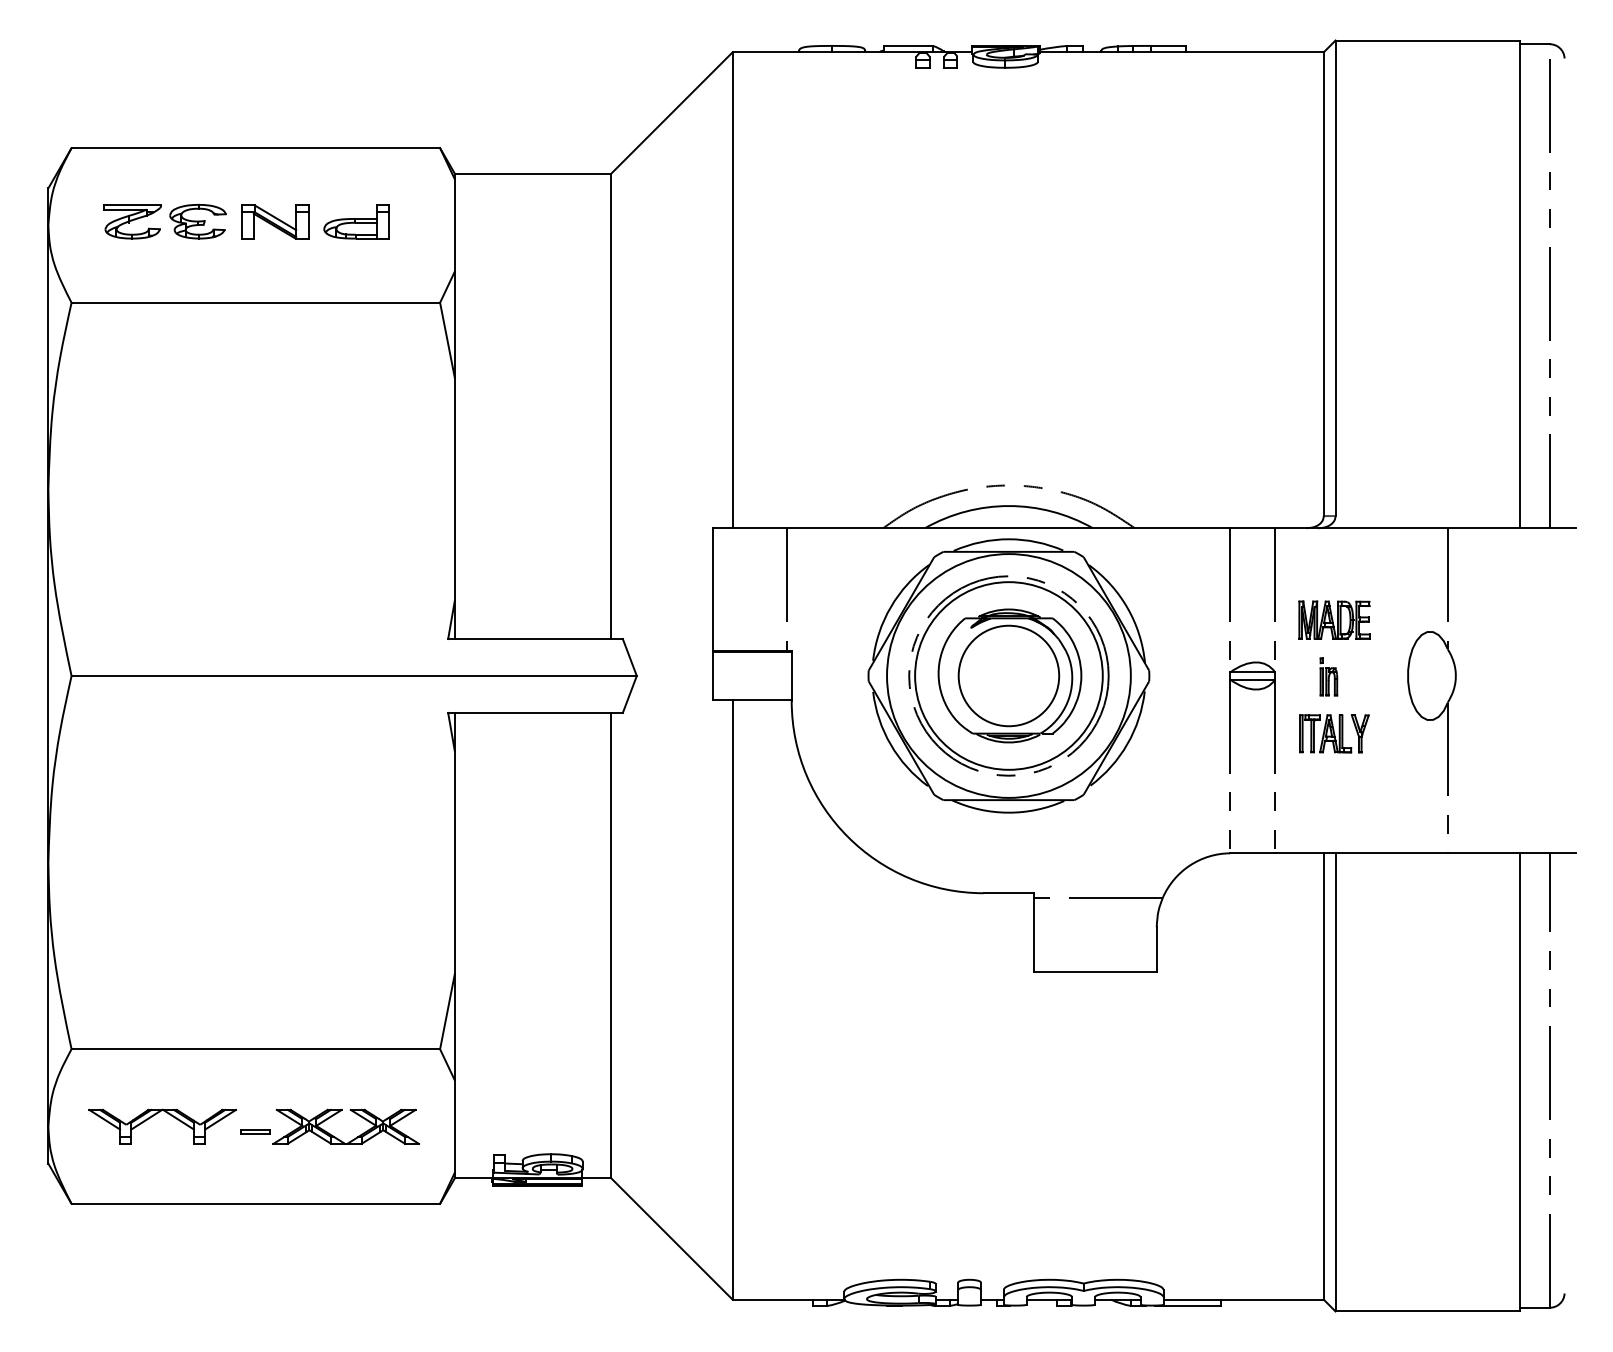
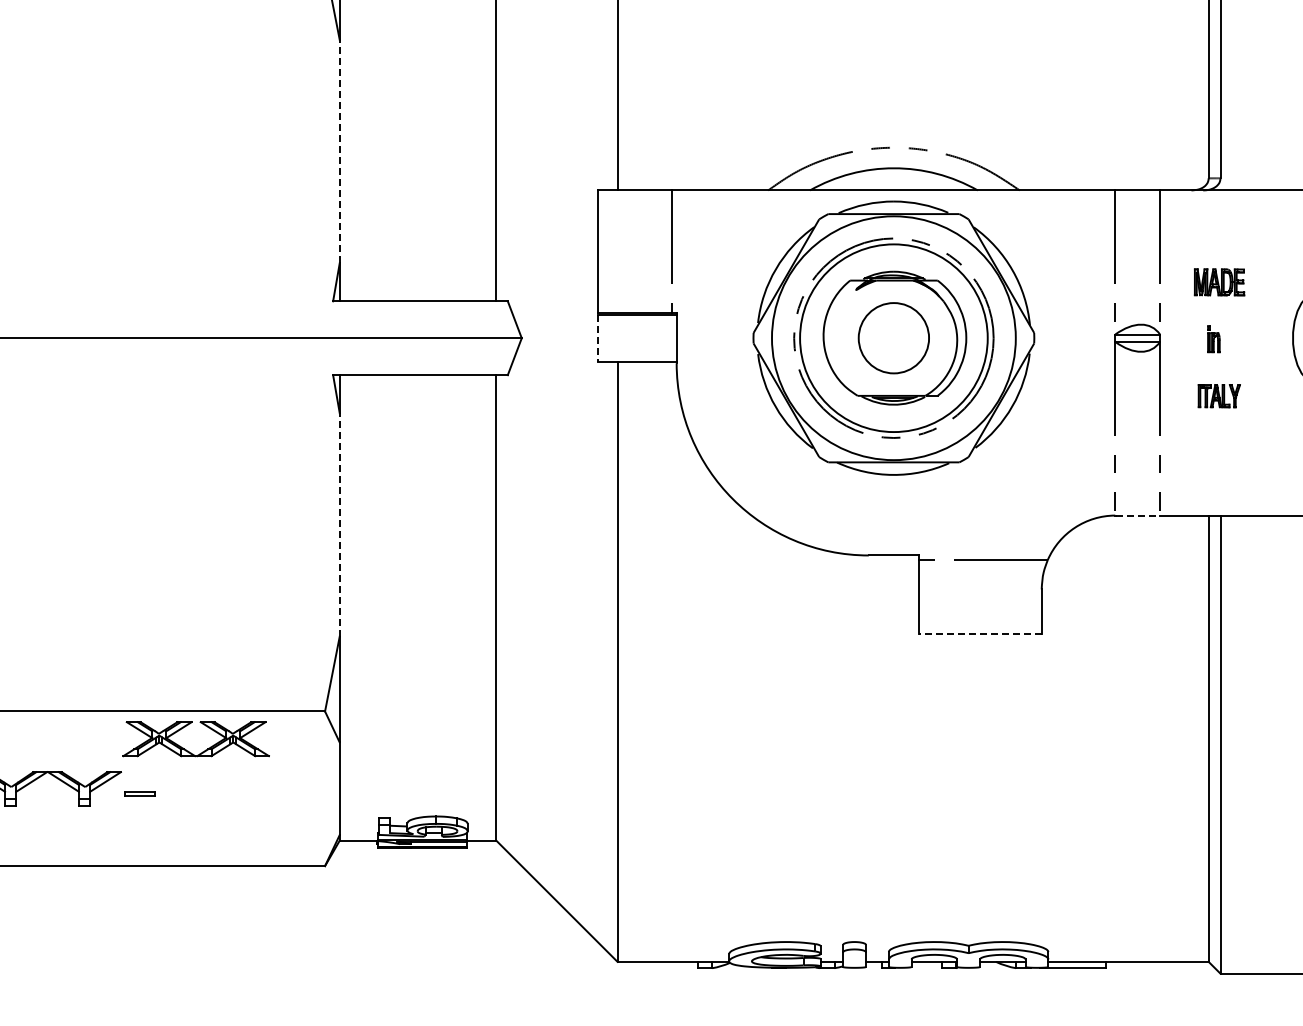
line: (454, 489) -> (339, 151), solid -> dashed
part: (1334, 619) -> (1219, 281), size x0.7
circle: (1008, 675) -> (893, 337), size x0.7
line: (713, 676) -> (598, 338), solid -> dashed
part: (1328, 676) -> (1213, 338), size x0.7
part: (1334, 733) -> (1219, 395), size x0.6
line: (1253, 853) -> (1138, 515), solid -> dashed
line: (454, 862) -> (339, 524), solid -> dashed
line: (1094, 971) -> (979, 633), solid -> dashed
part: (338, 1138) -> (188, 750), moved

